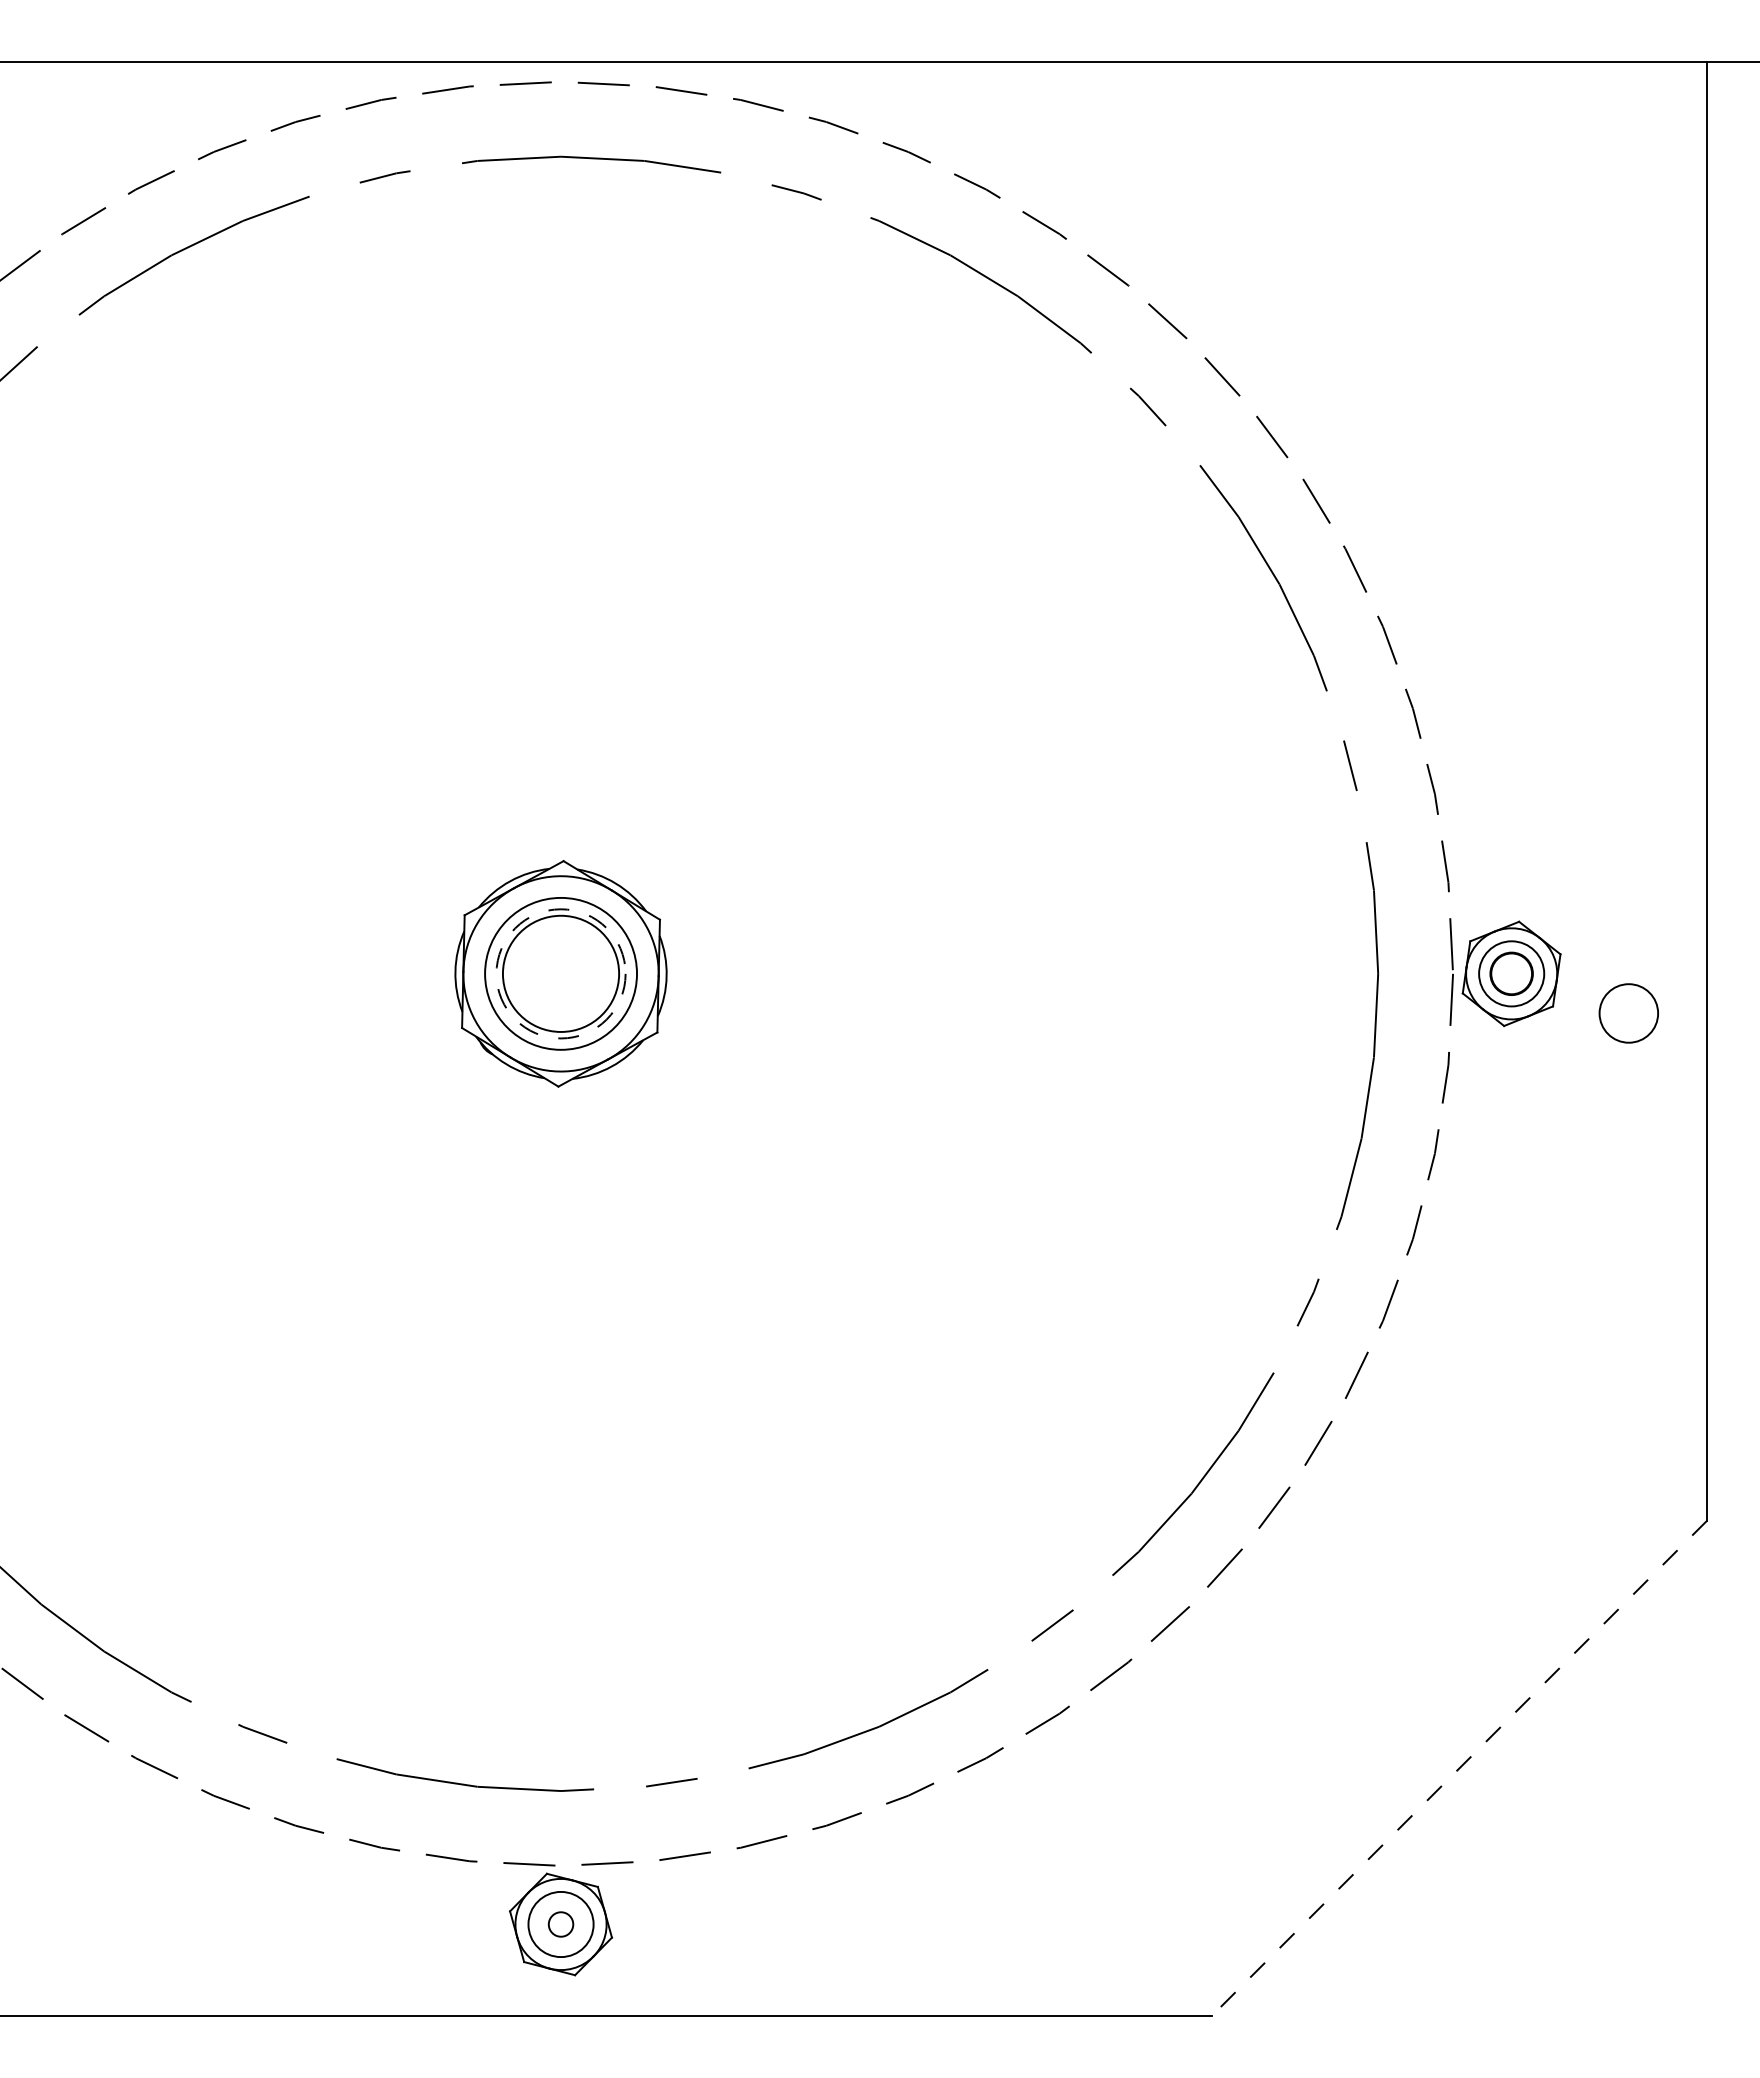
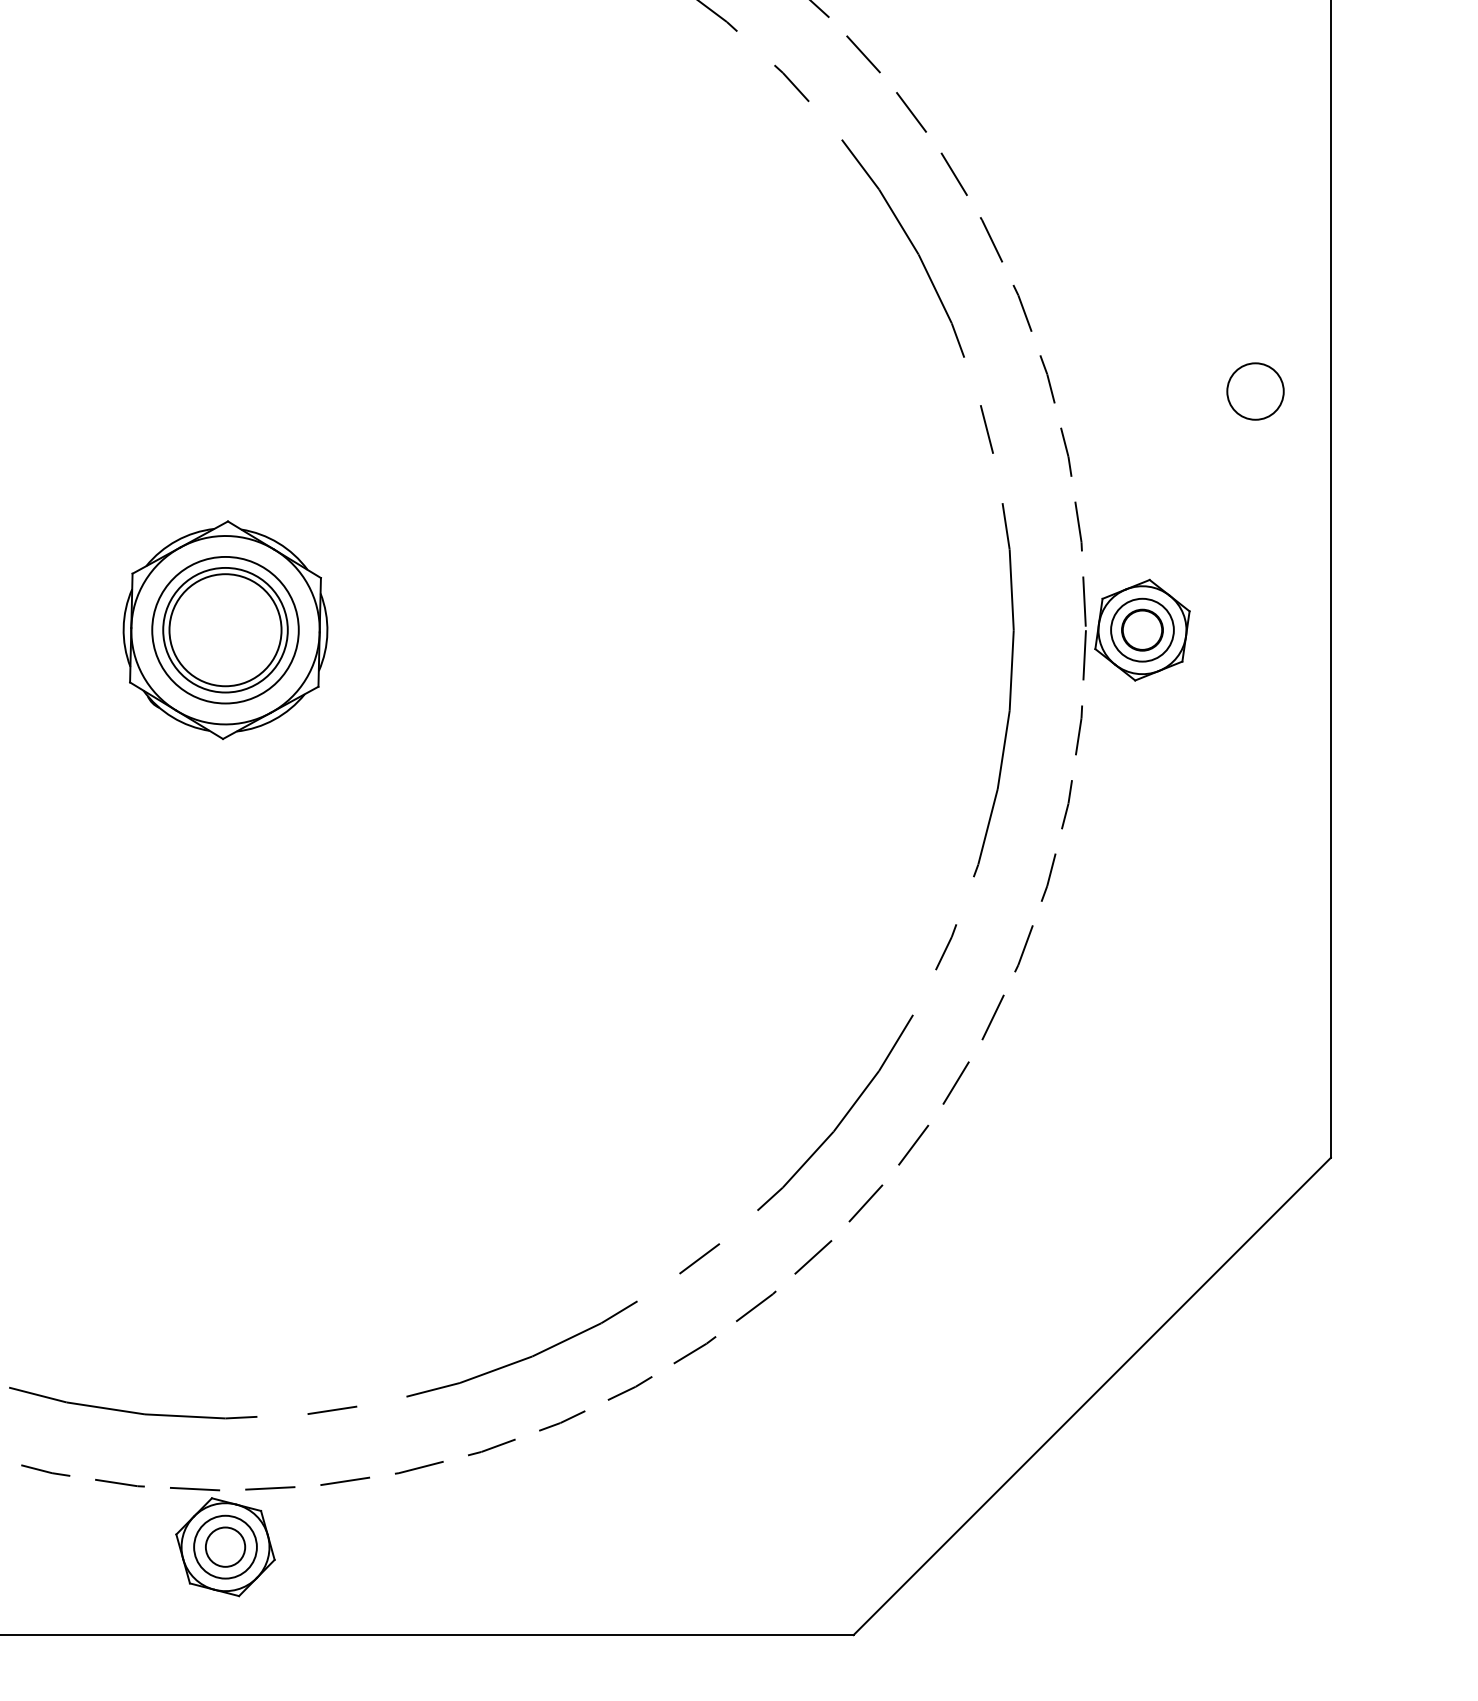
circle: (560, 973) -> (225, 629), dashed -> solid
circle: (1628, 1013) -> (1255, 391), moved
line: (1459, 1768) -> (1092, 1396), dashed -> solid
circle: (560, 1924) -> (225, 1547), size x1.67

